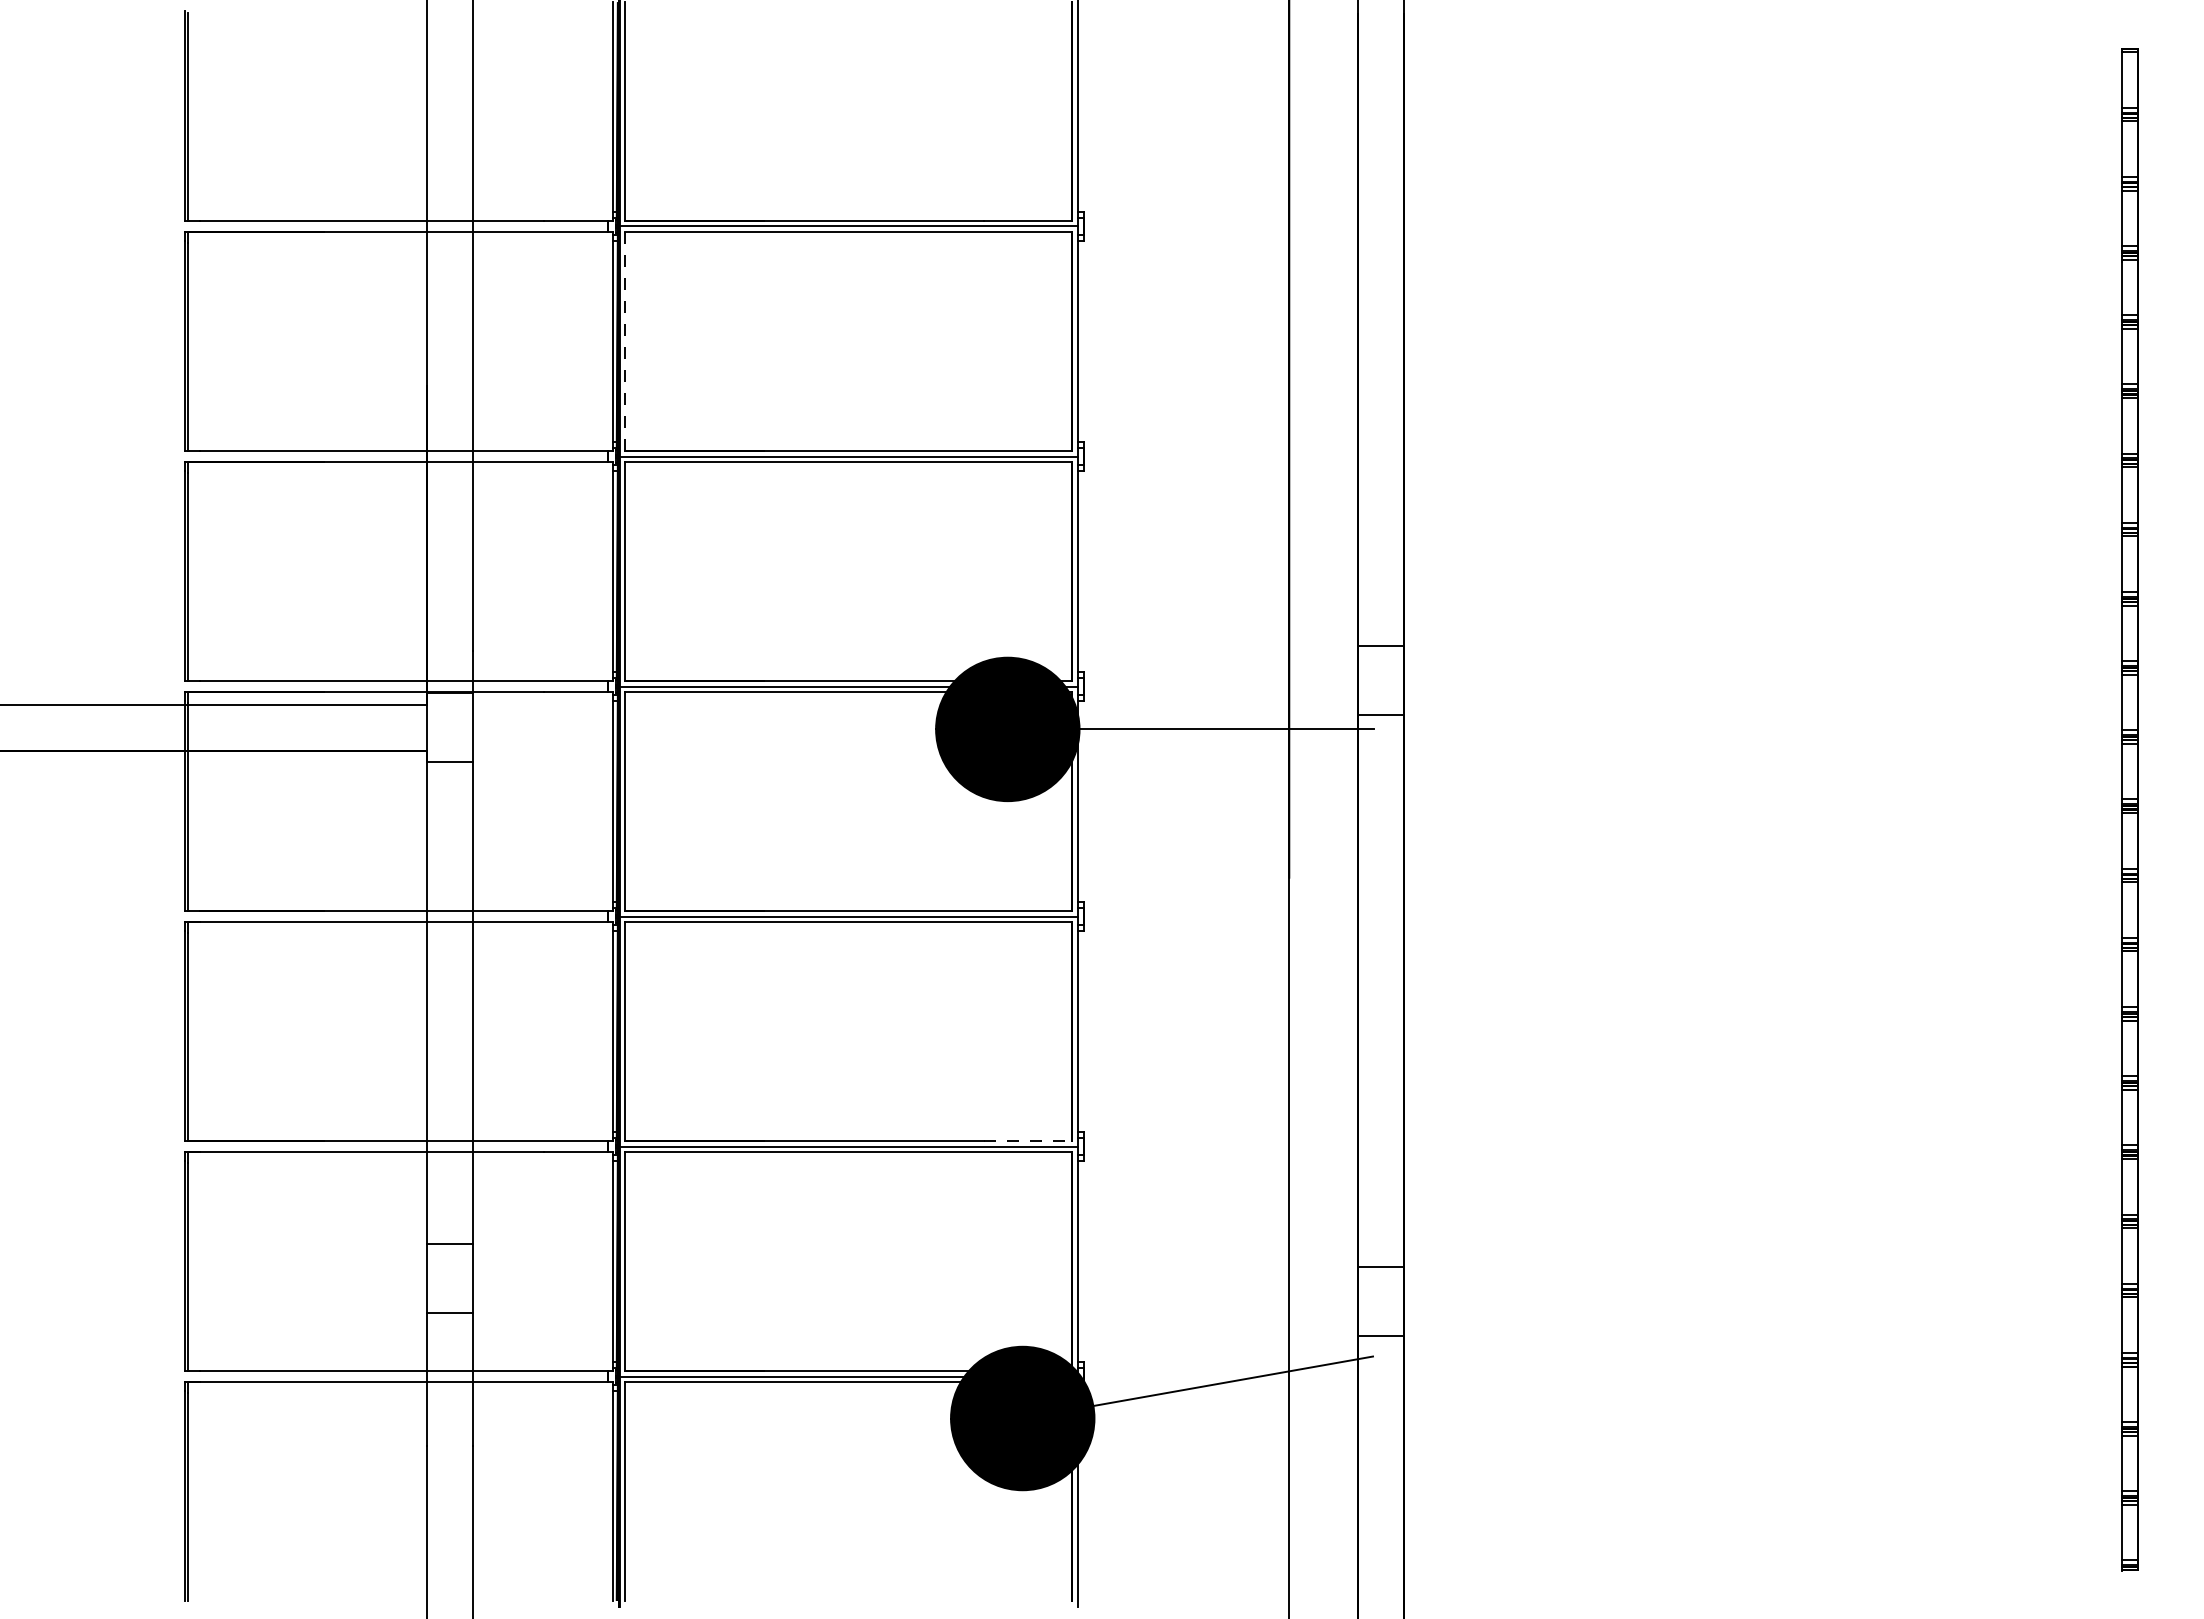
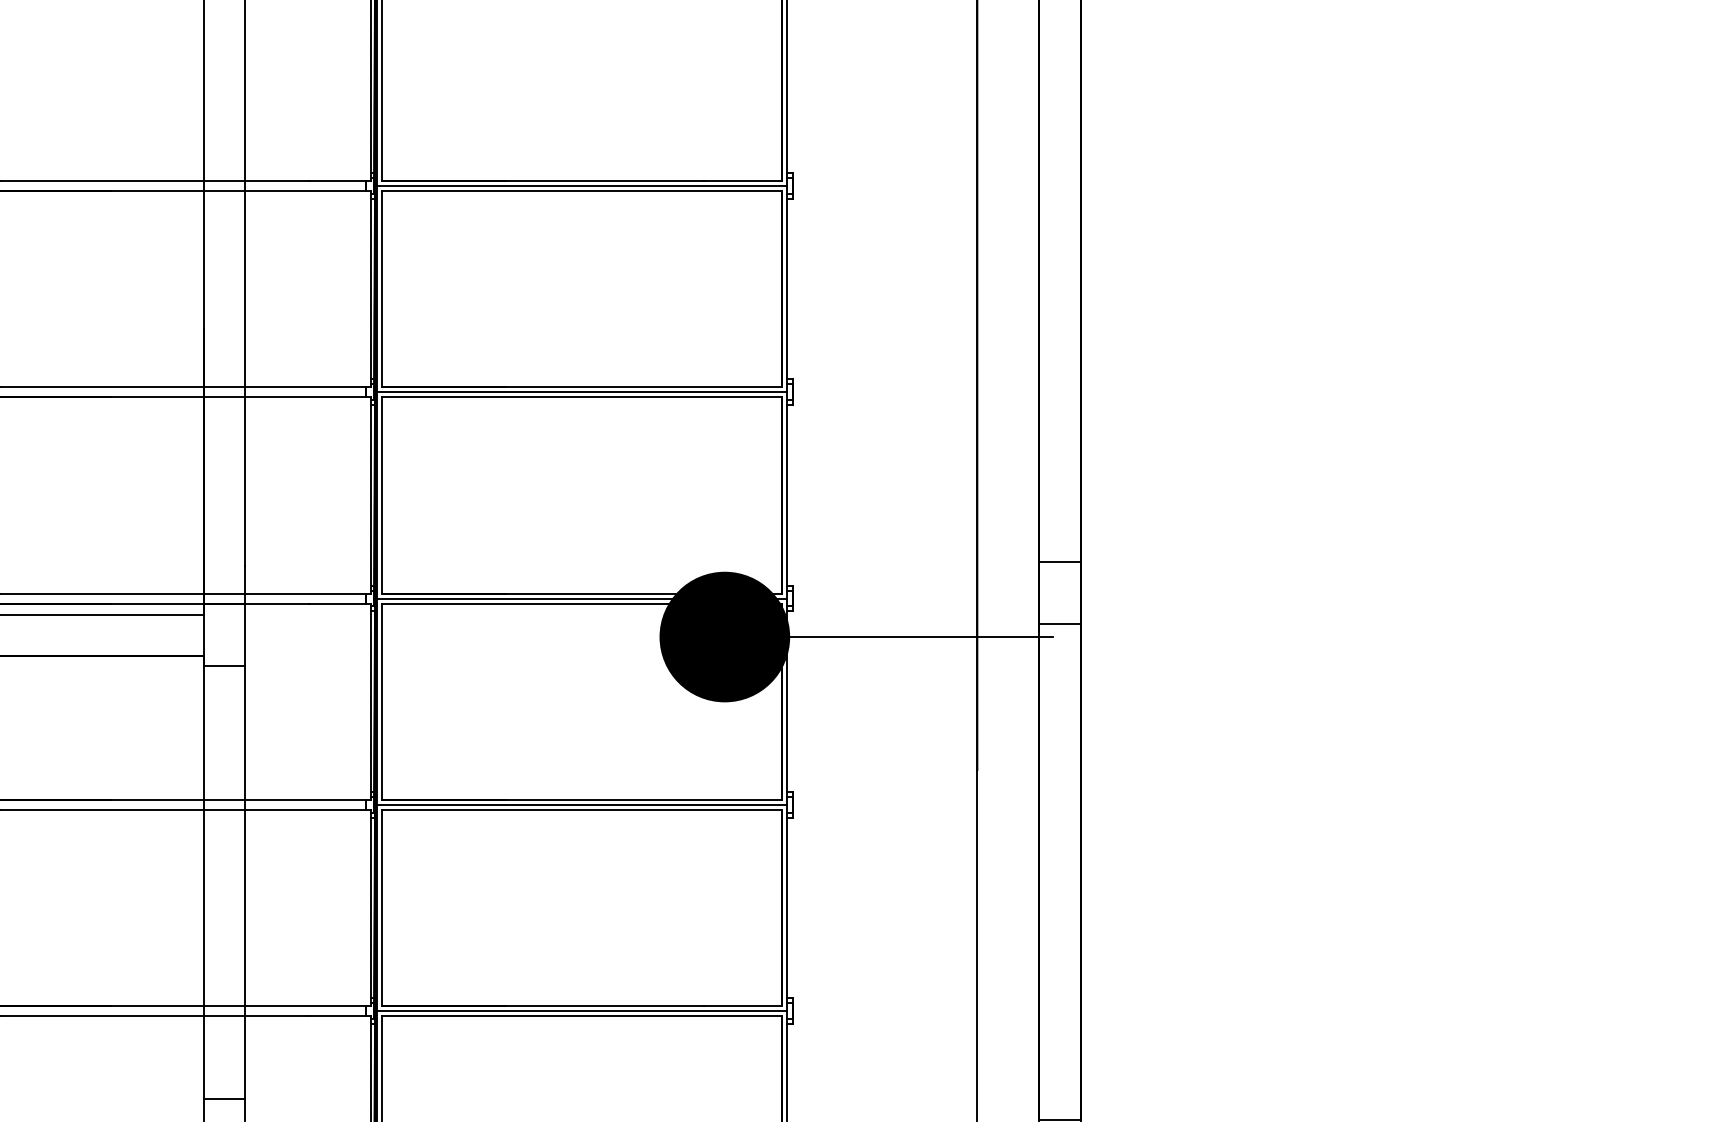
line: (625, 340) -> (381, 288), dashed -> solid
line: (1028, 1141) -> (743, 1006), dashed -> solid

